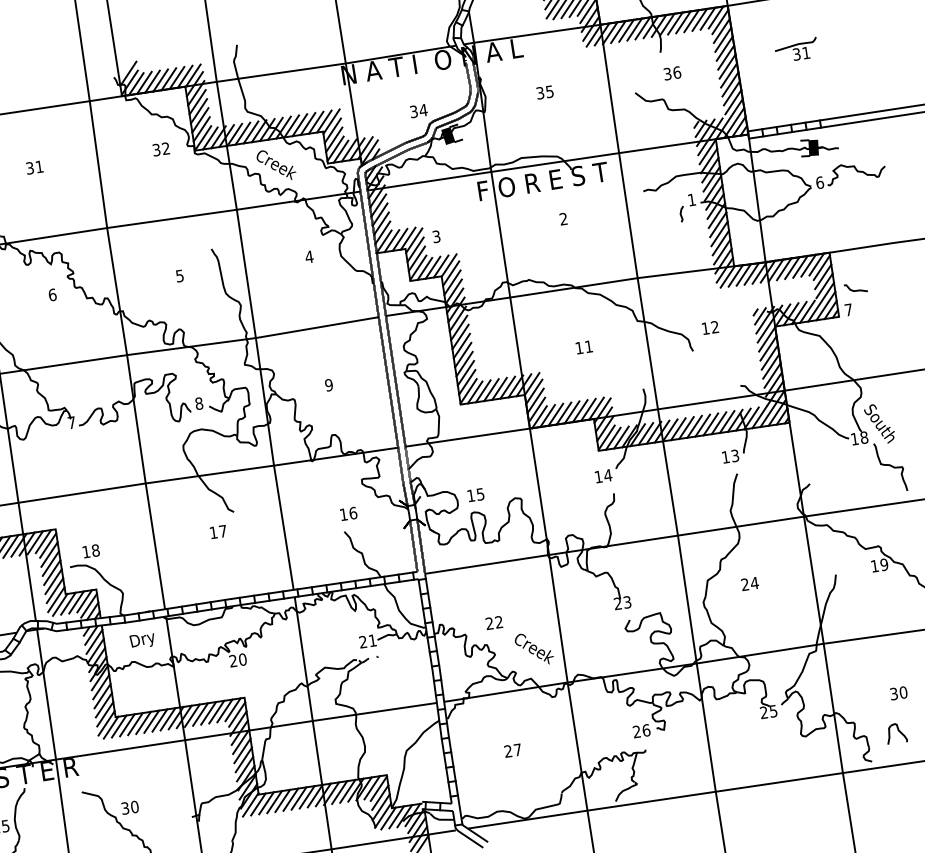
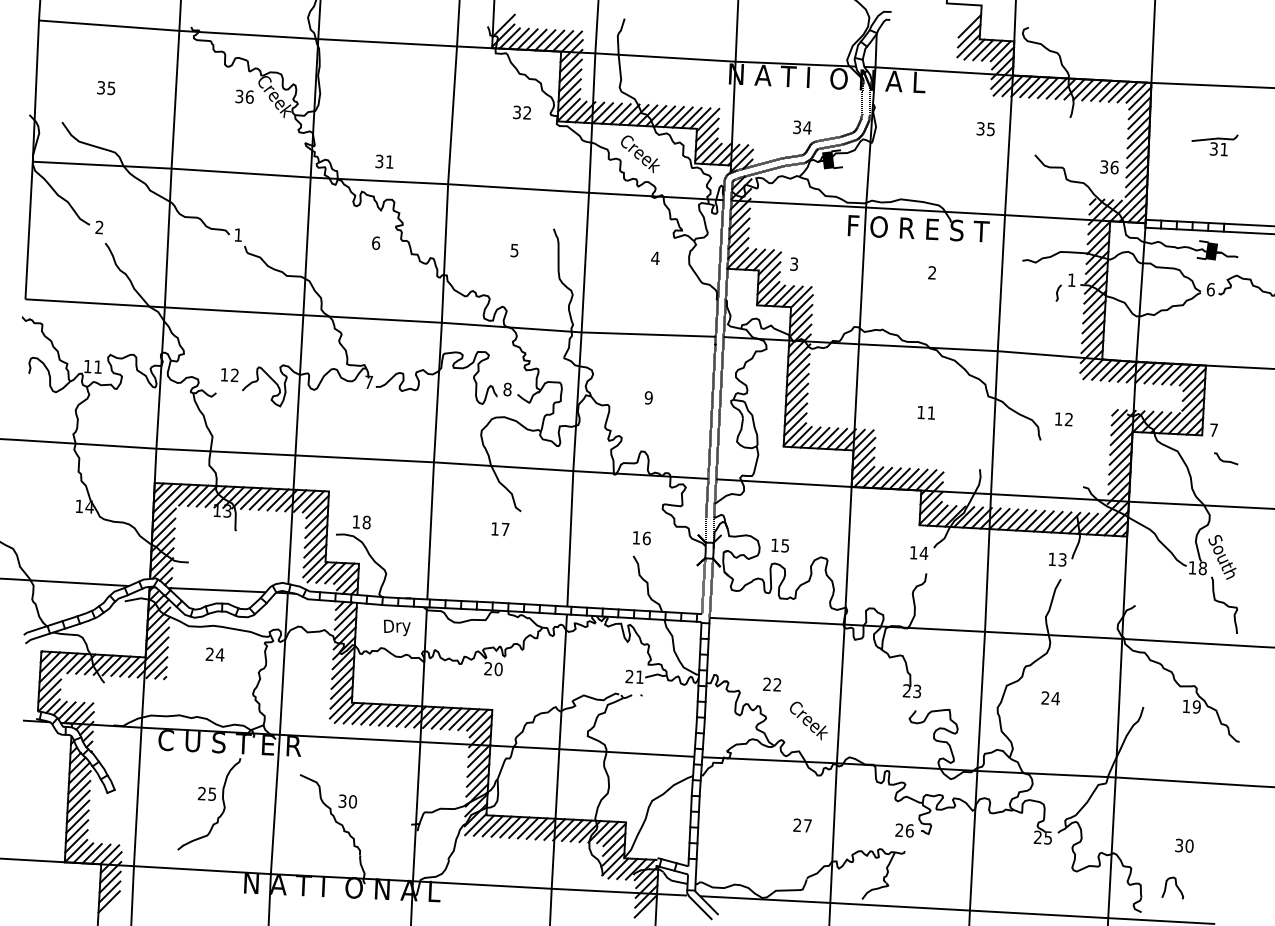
text: (672, 73) -> (1109, 167), moved
text: (544, 92) -> (985, 129), moved
text: (34, 167) -> (384, 161), moved
curve: (856, 289) -> (1226, 460), moved
text: (512, 750) -> (802, 825), moved

